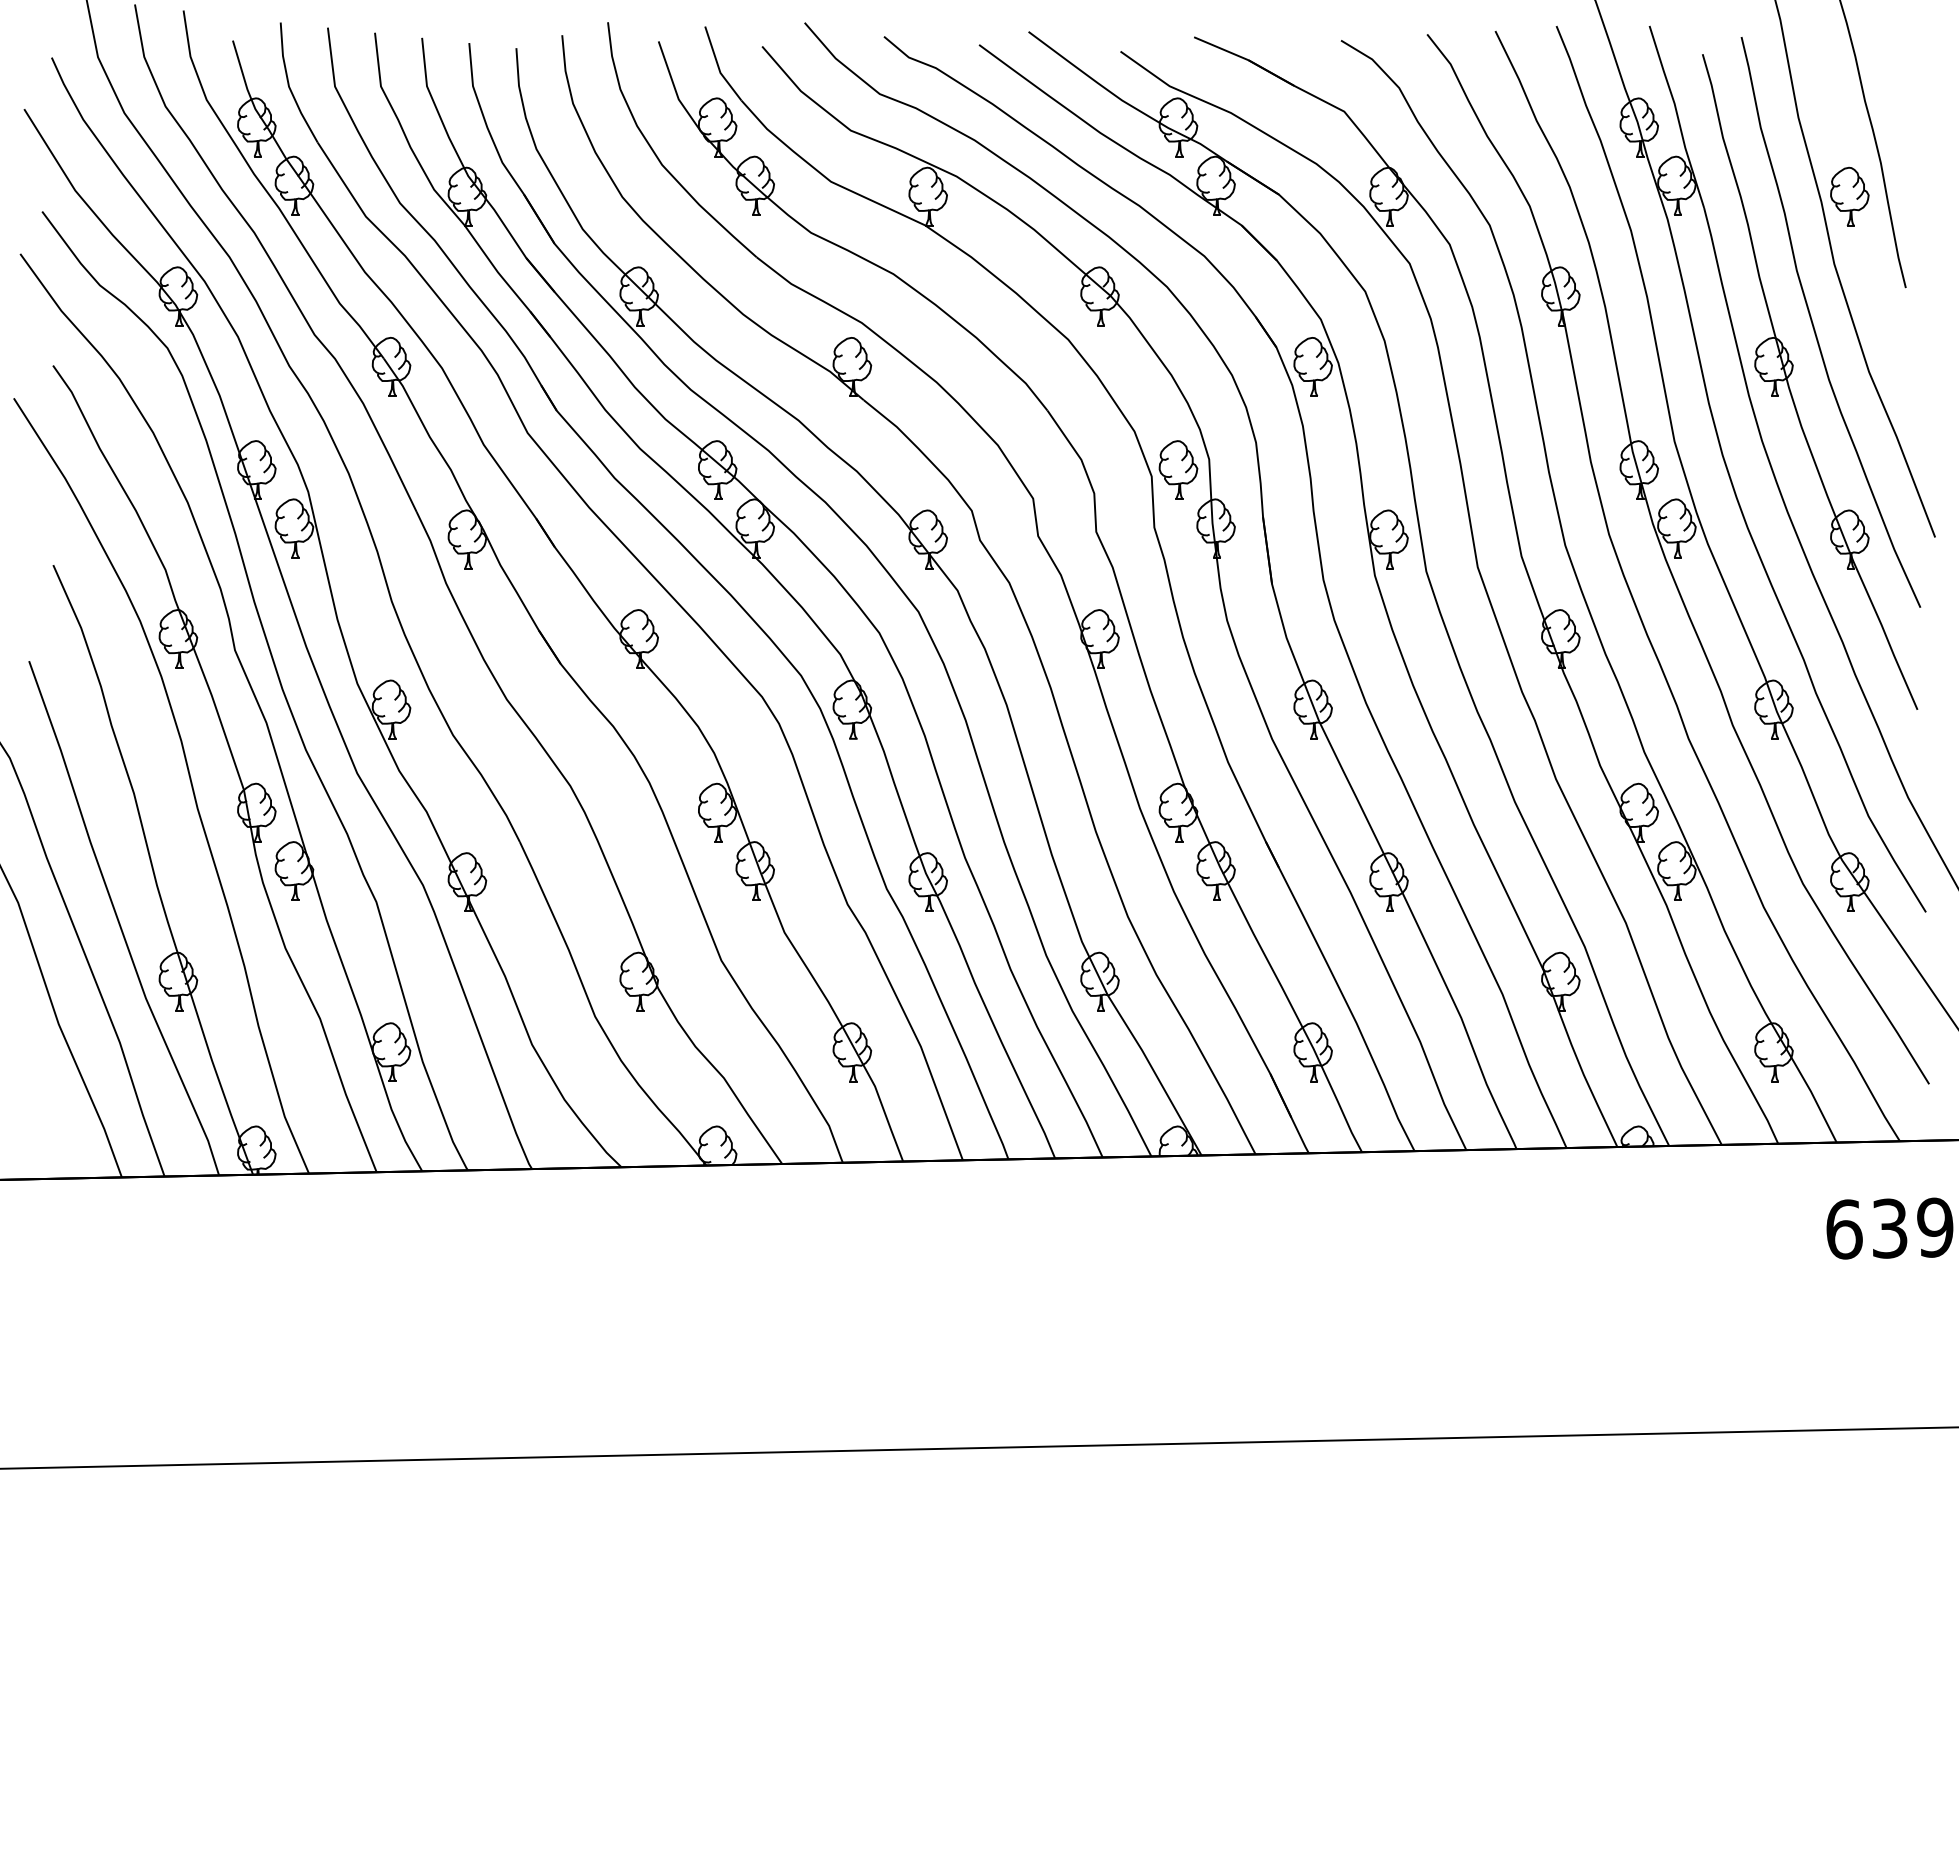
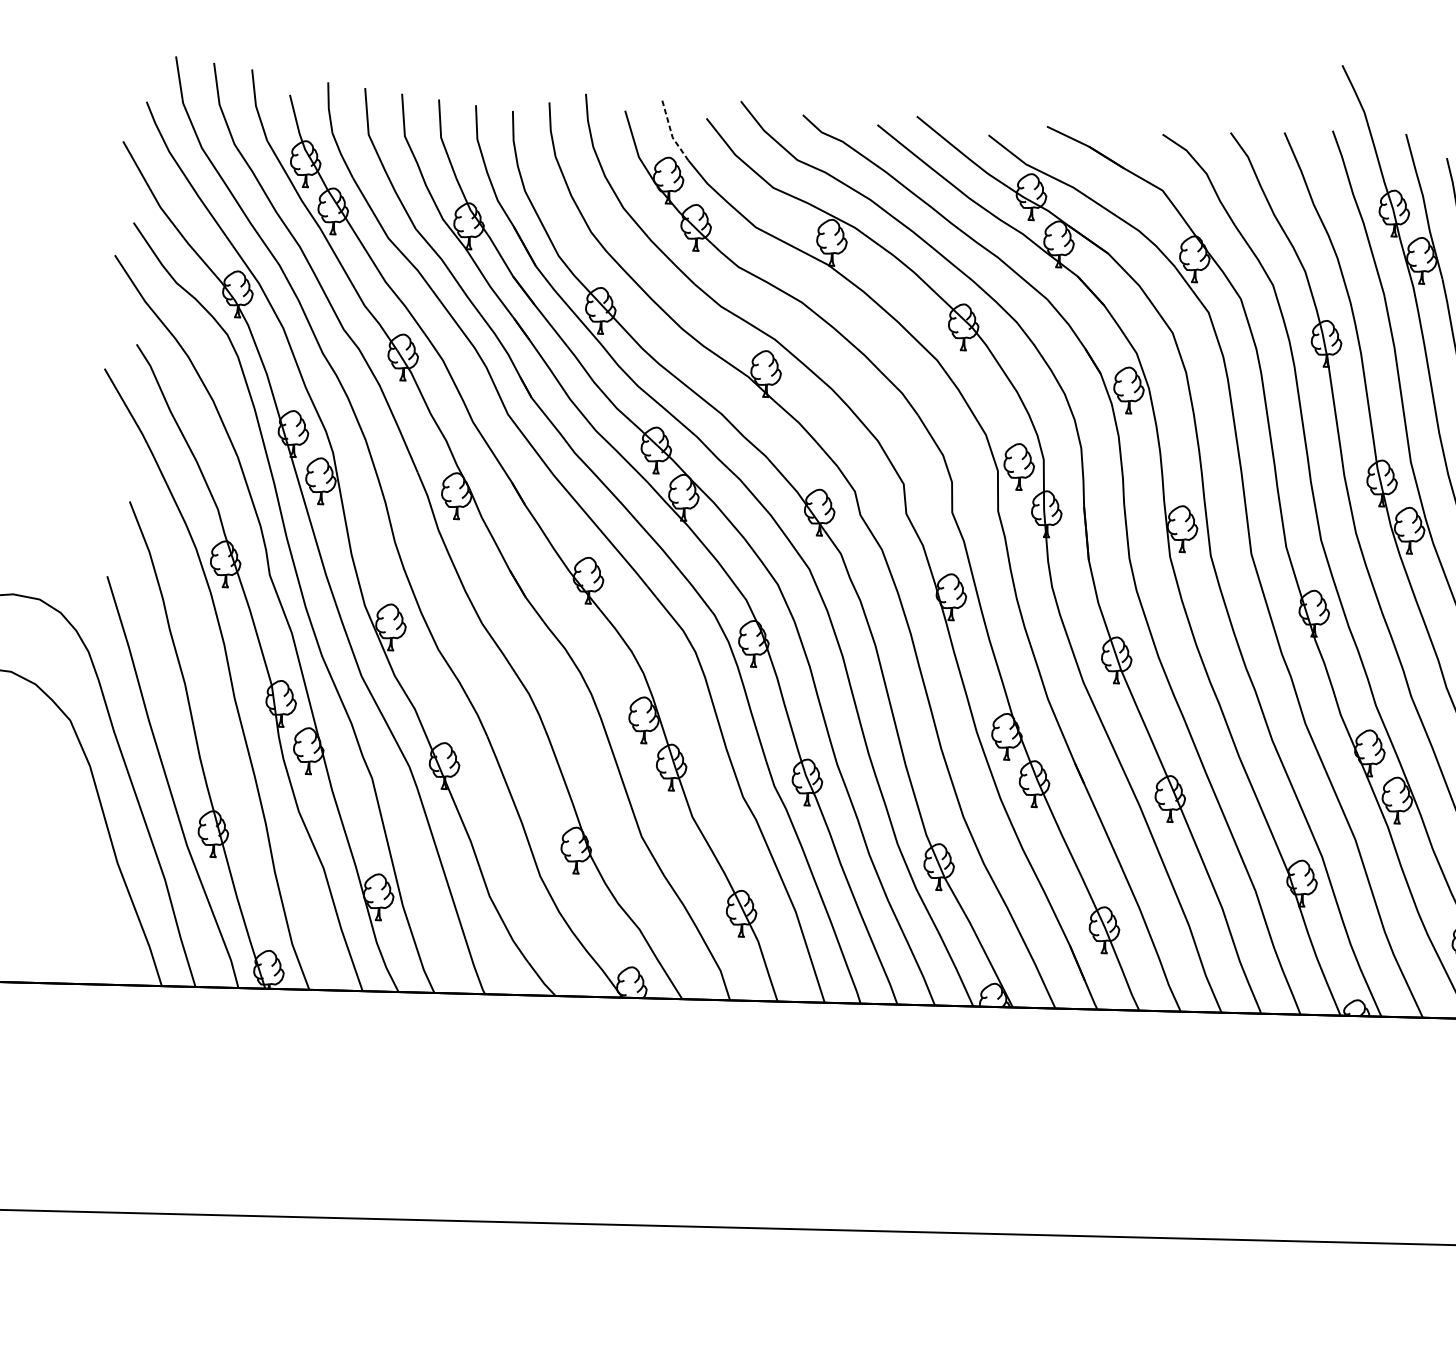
line: (718, 67) -> (671, 133), solid -> dashed

